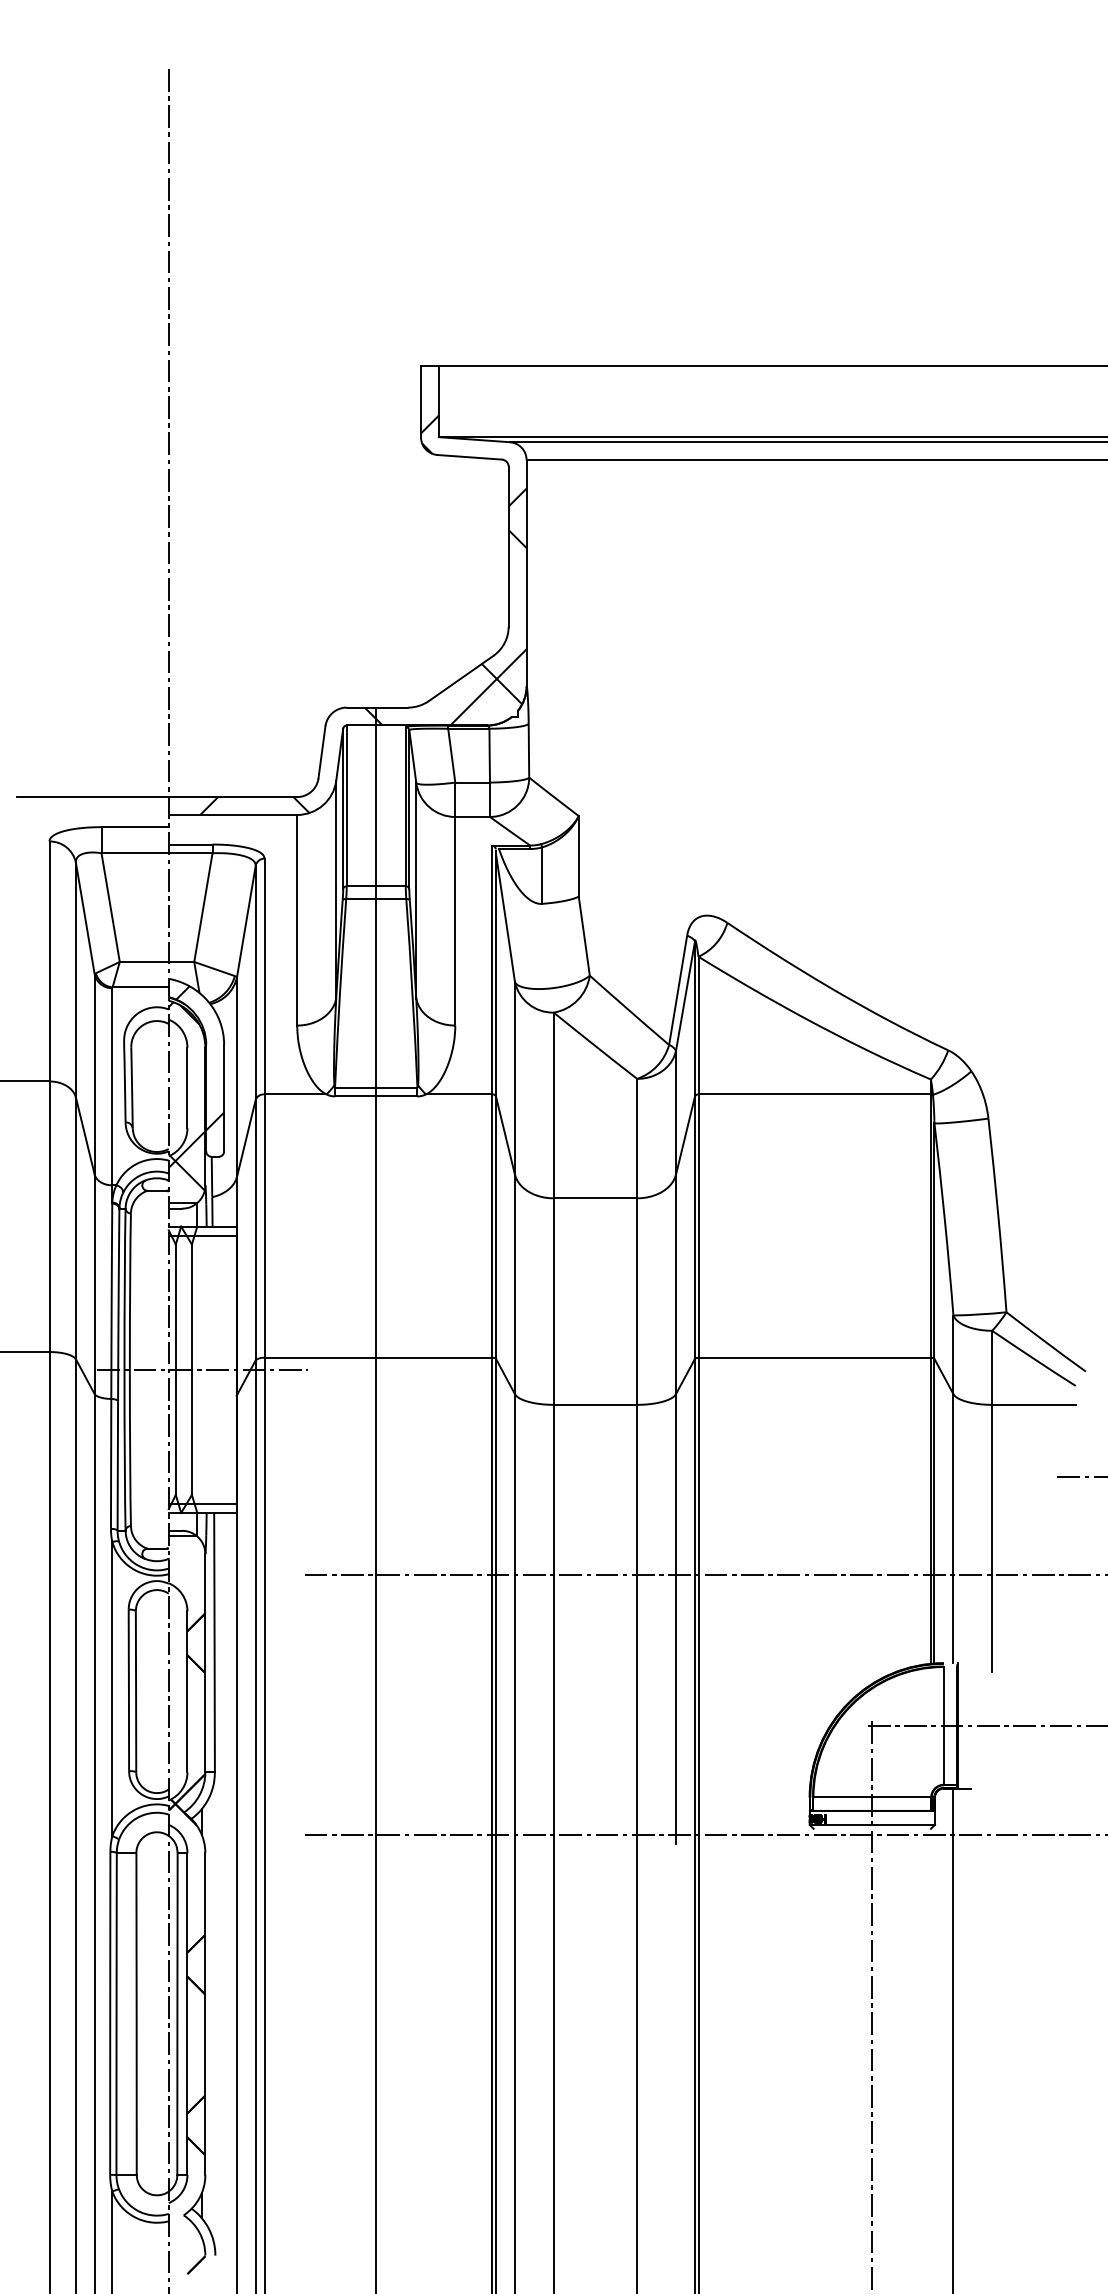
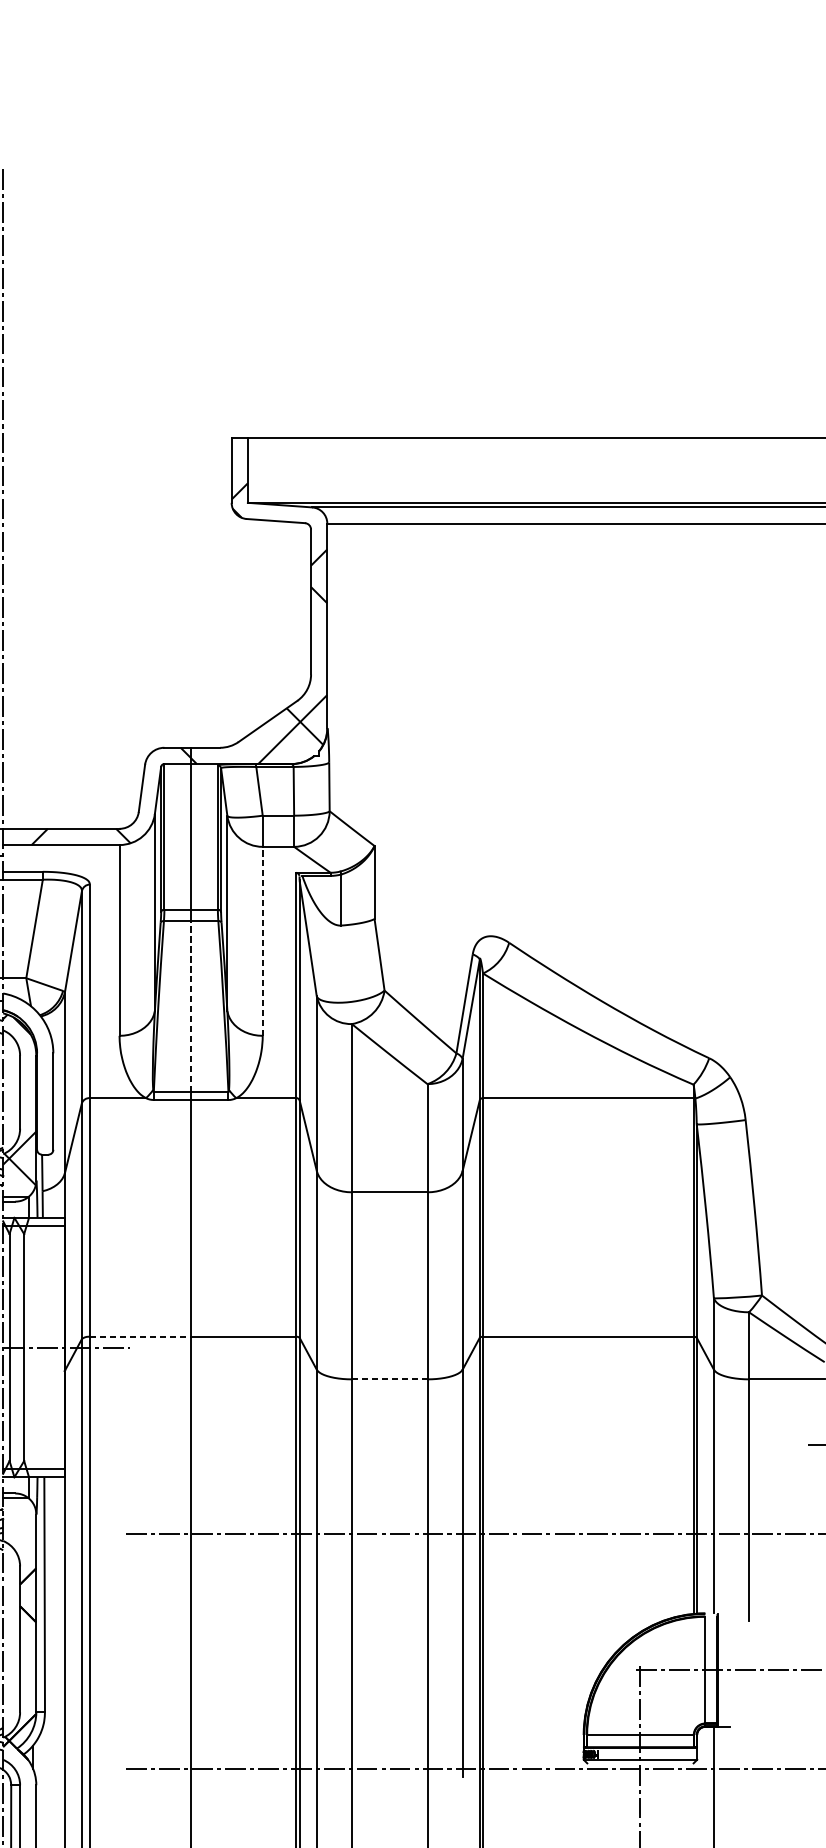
line: (455, 920) -> (262, 940), solid -> dashed
line: (376, 992) -> (191, 1005), solid -> dashed
hatch: (198, 1058) -> (30, 1065), removed
line: (320, 1357) -> (140, 1336), solid -> dashed
line: (595, 1404) -> (389, 1379), solid -> dashed

